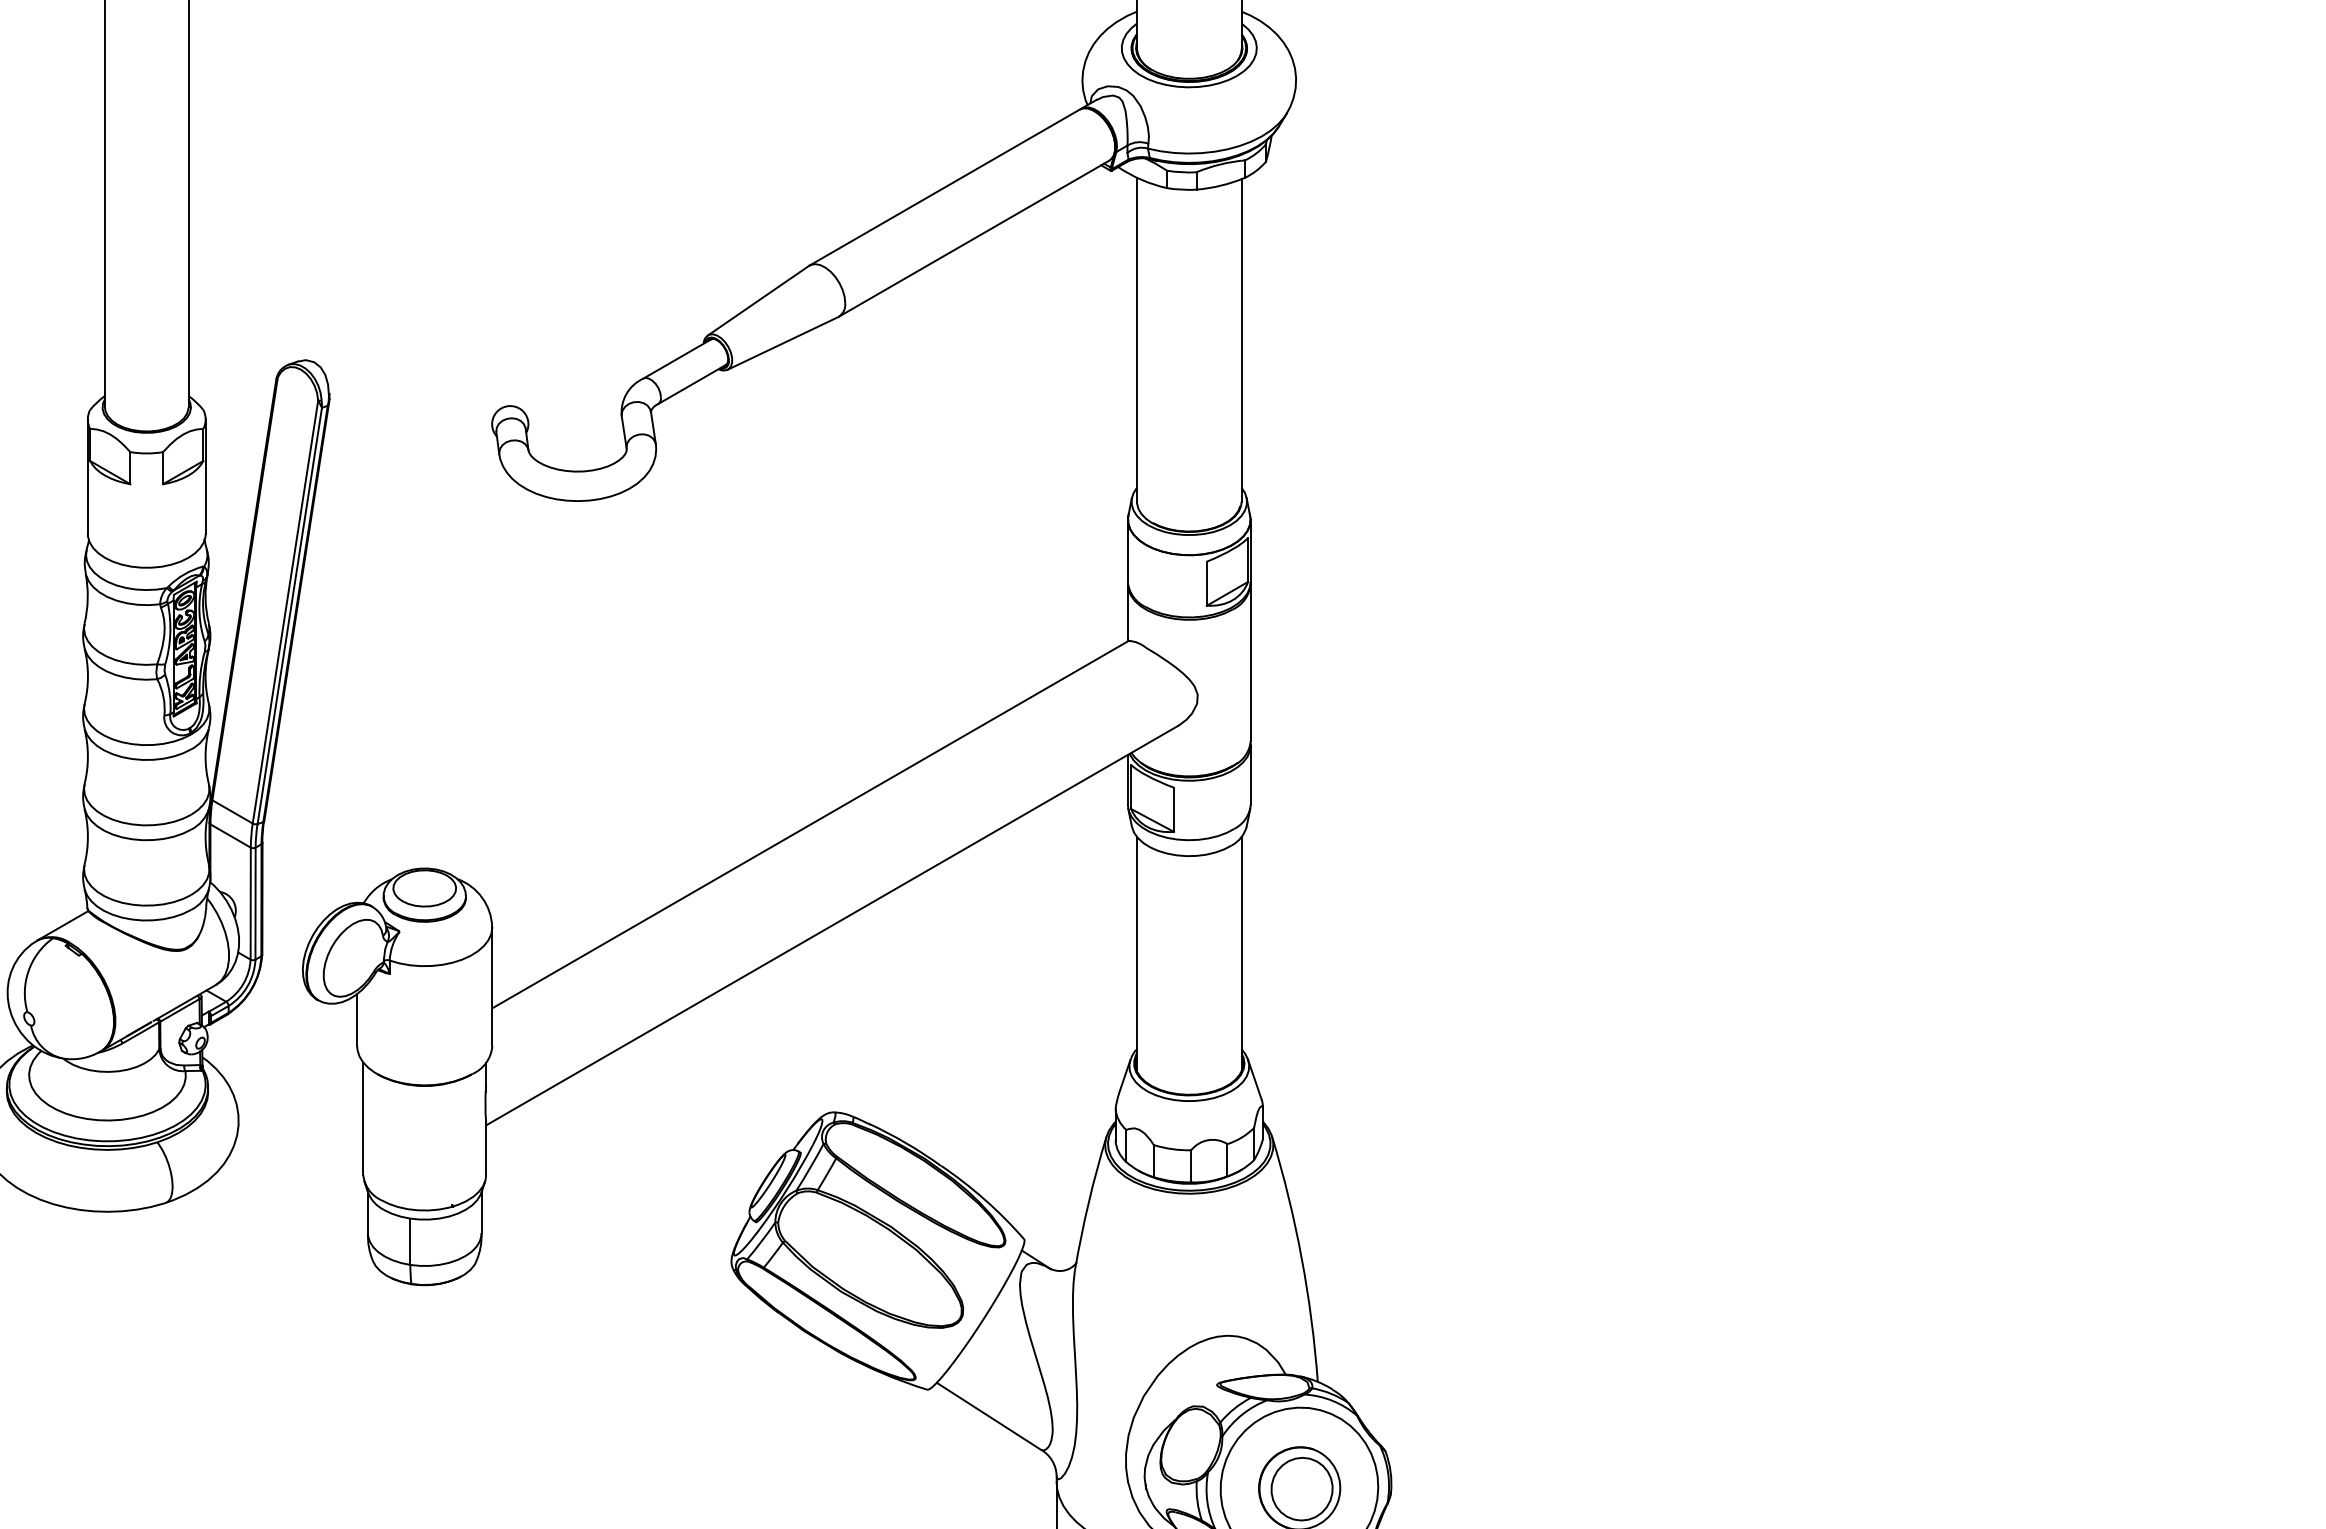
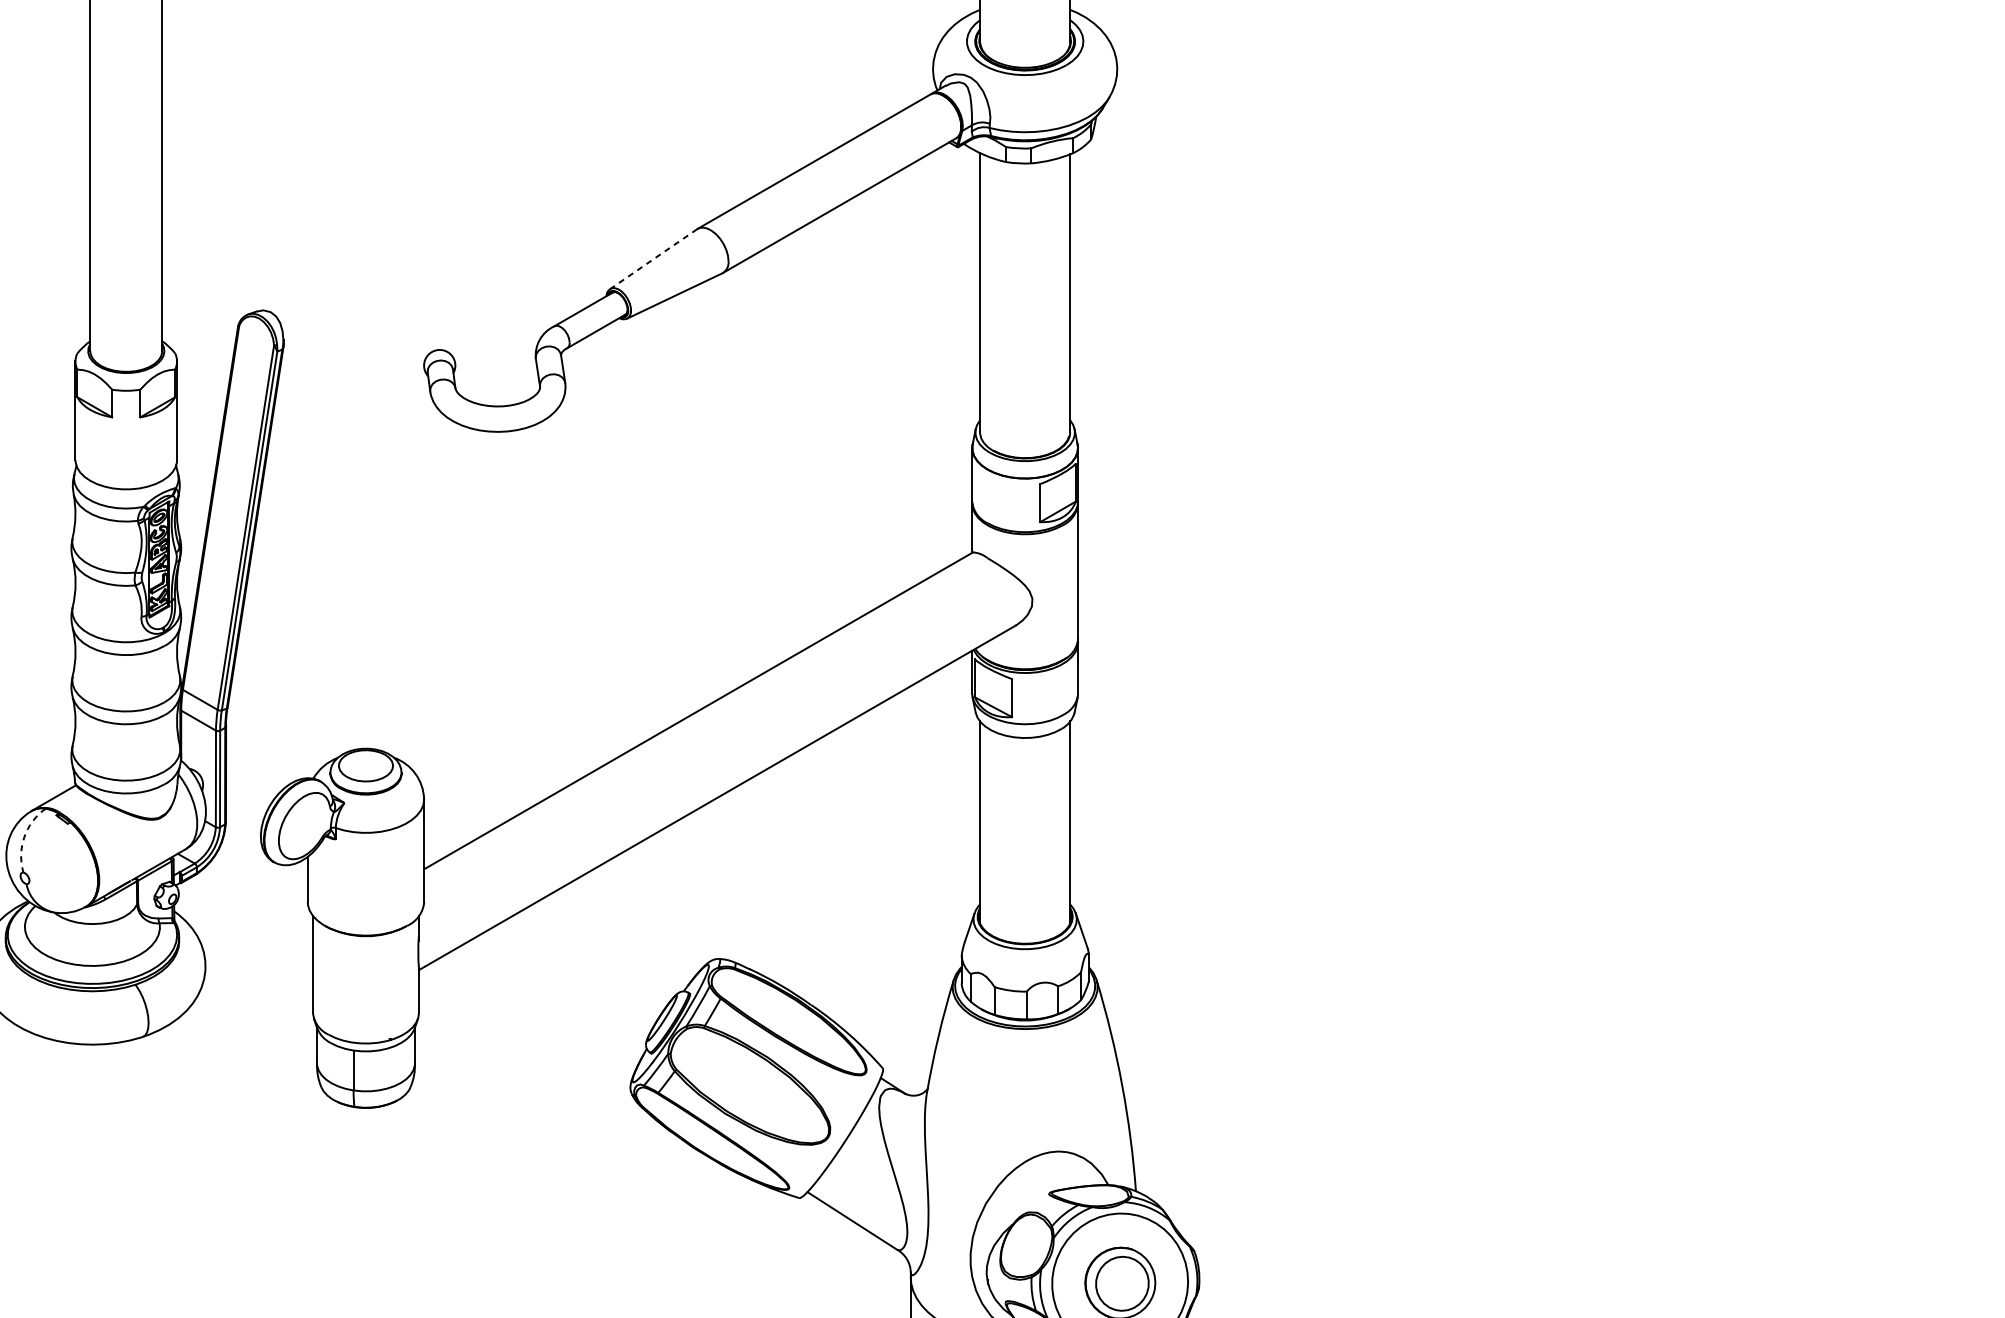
line: (758, 300) -> (653, 258), solid -> dashed
arc: (28, 971) -> (24, 837), solid -> dashed

